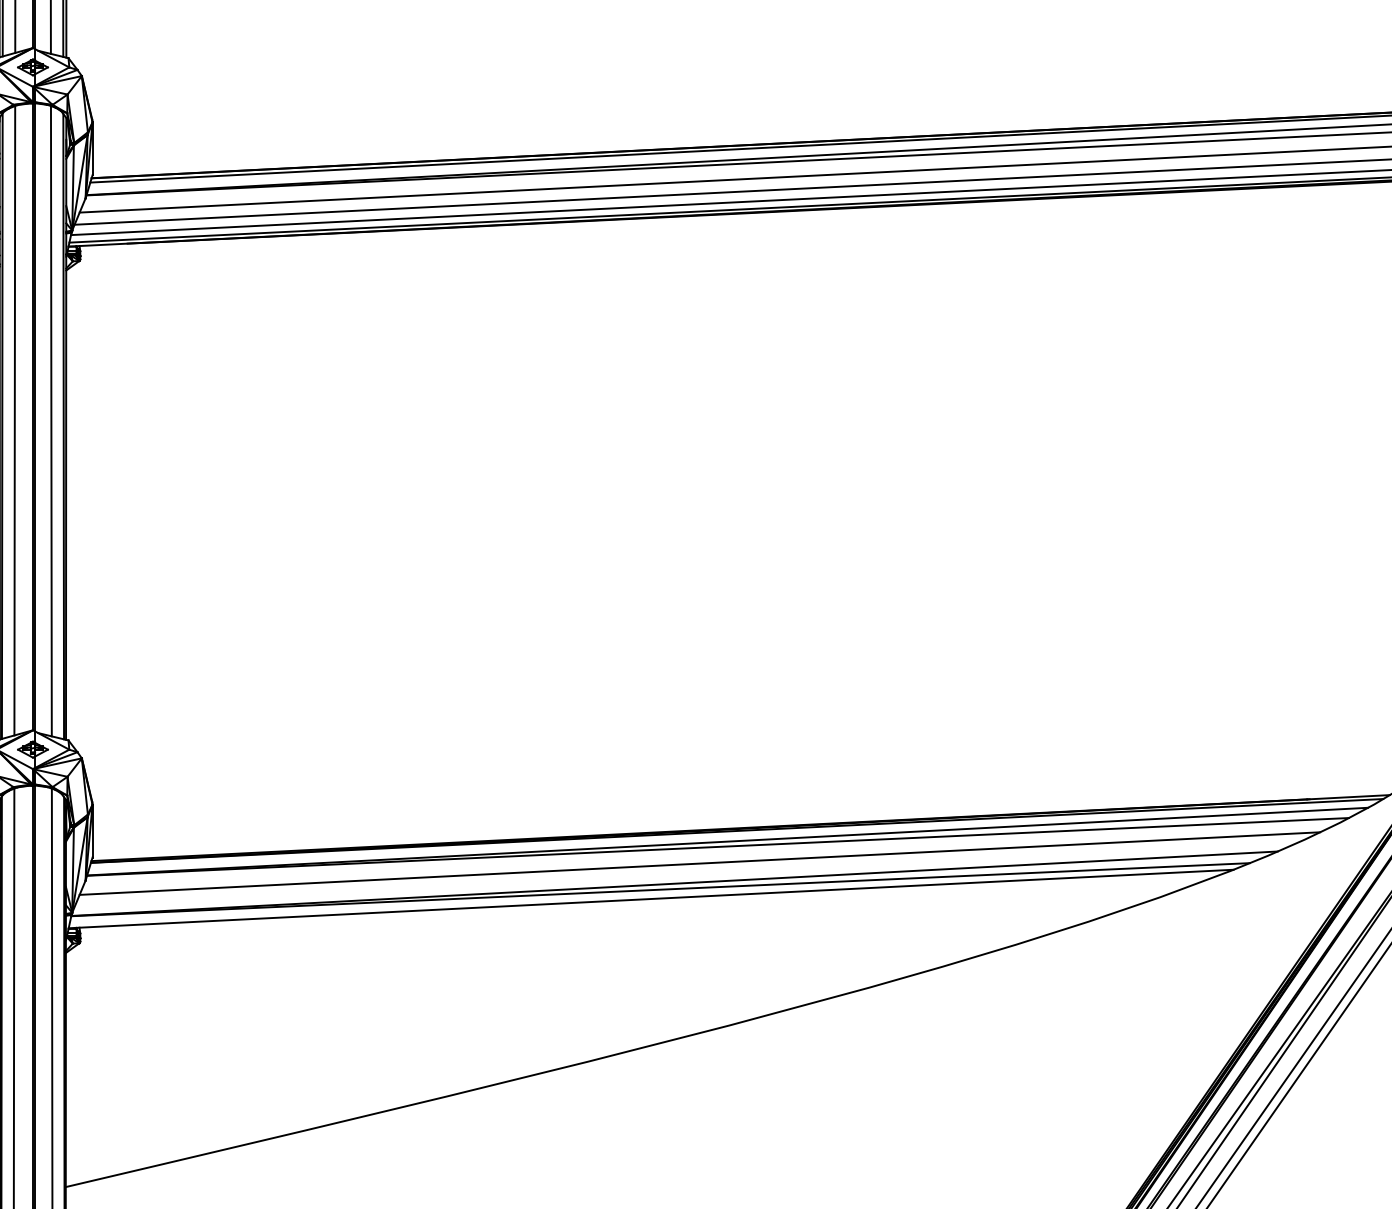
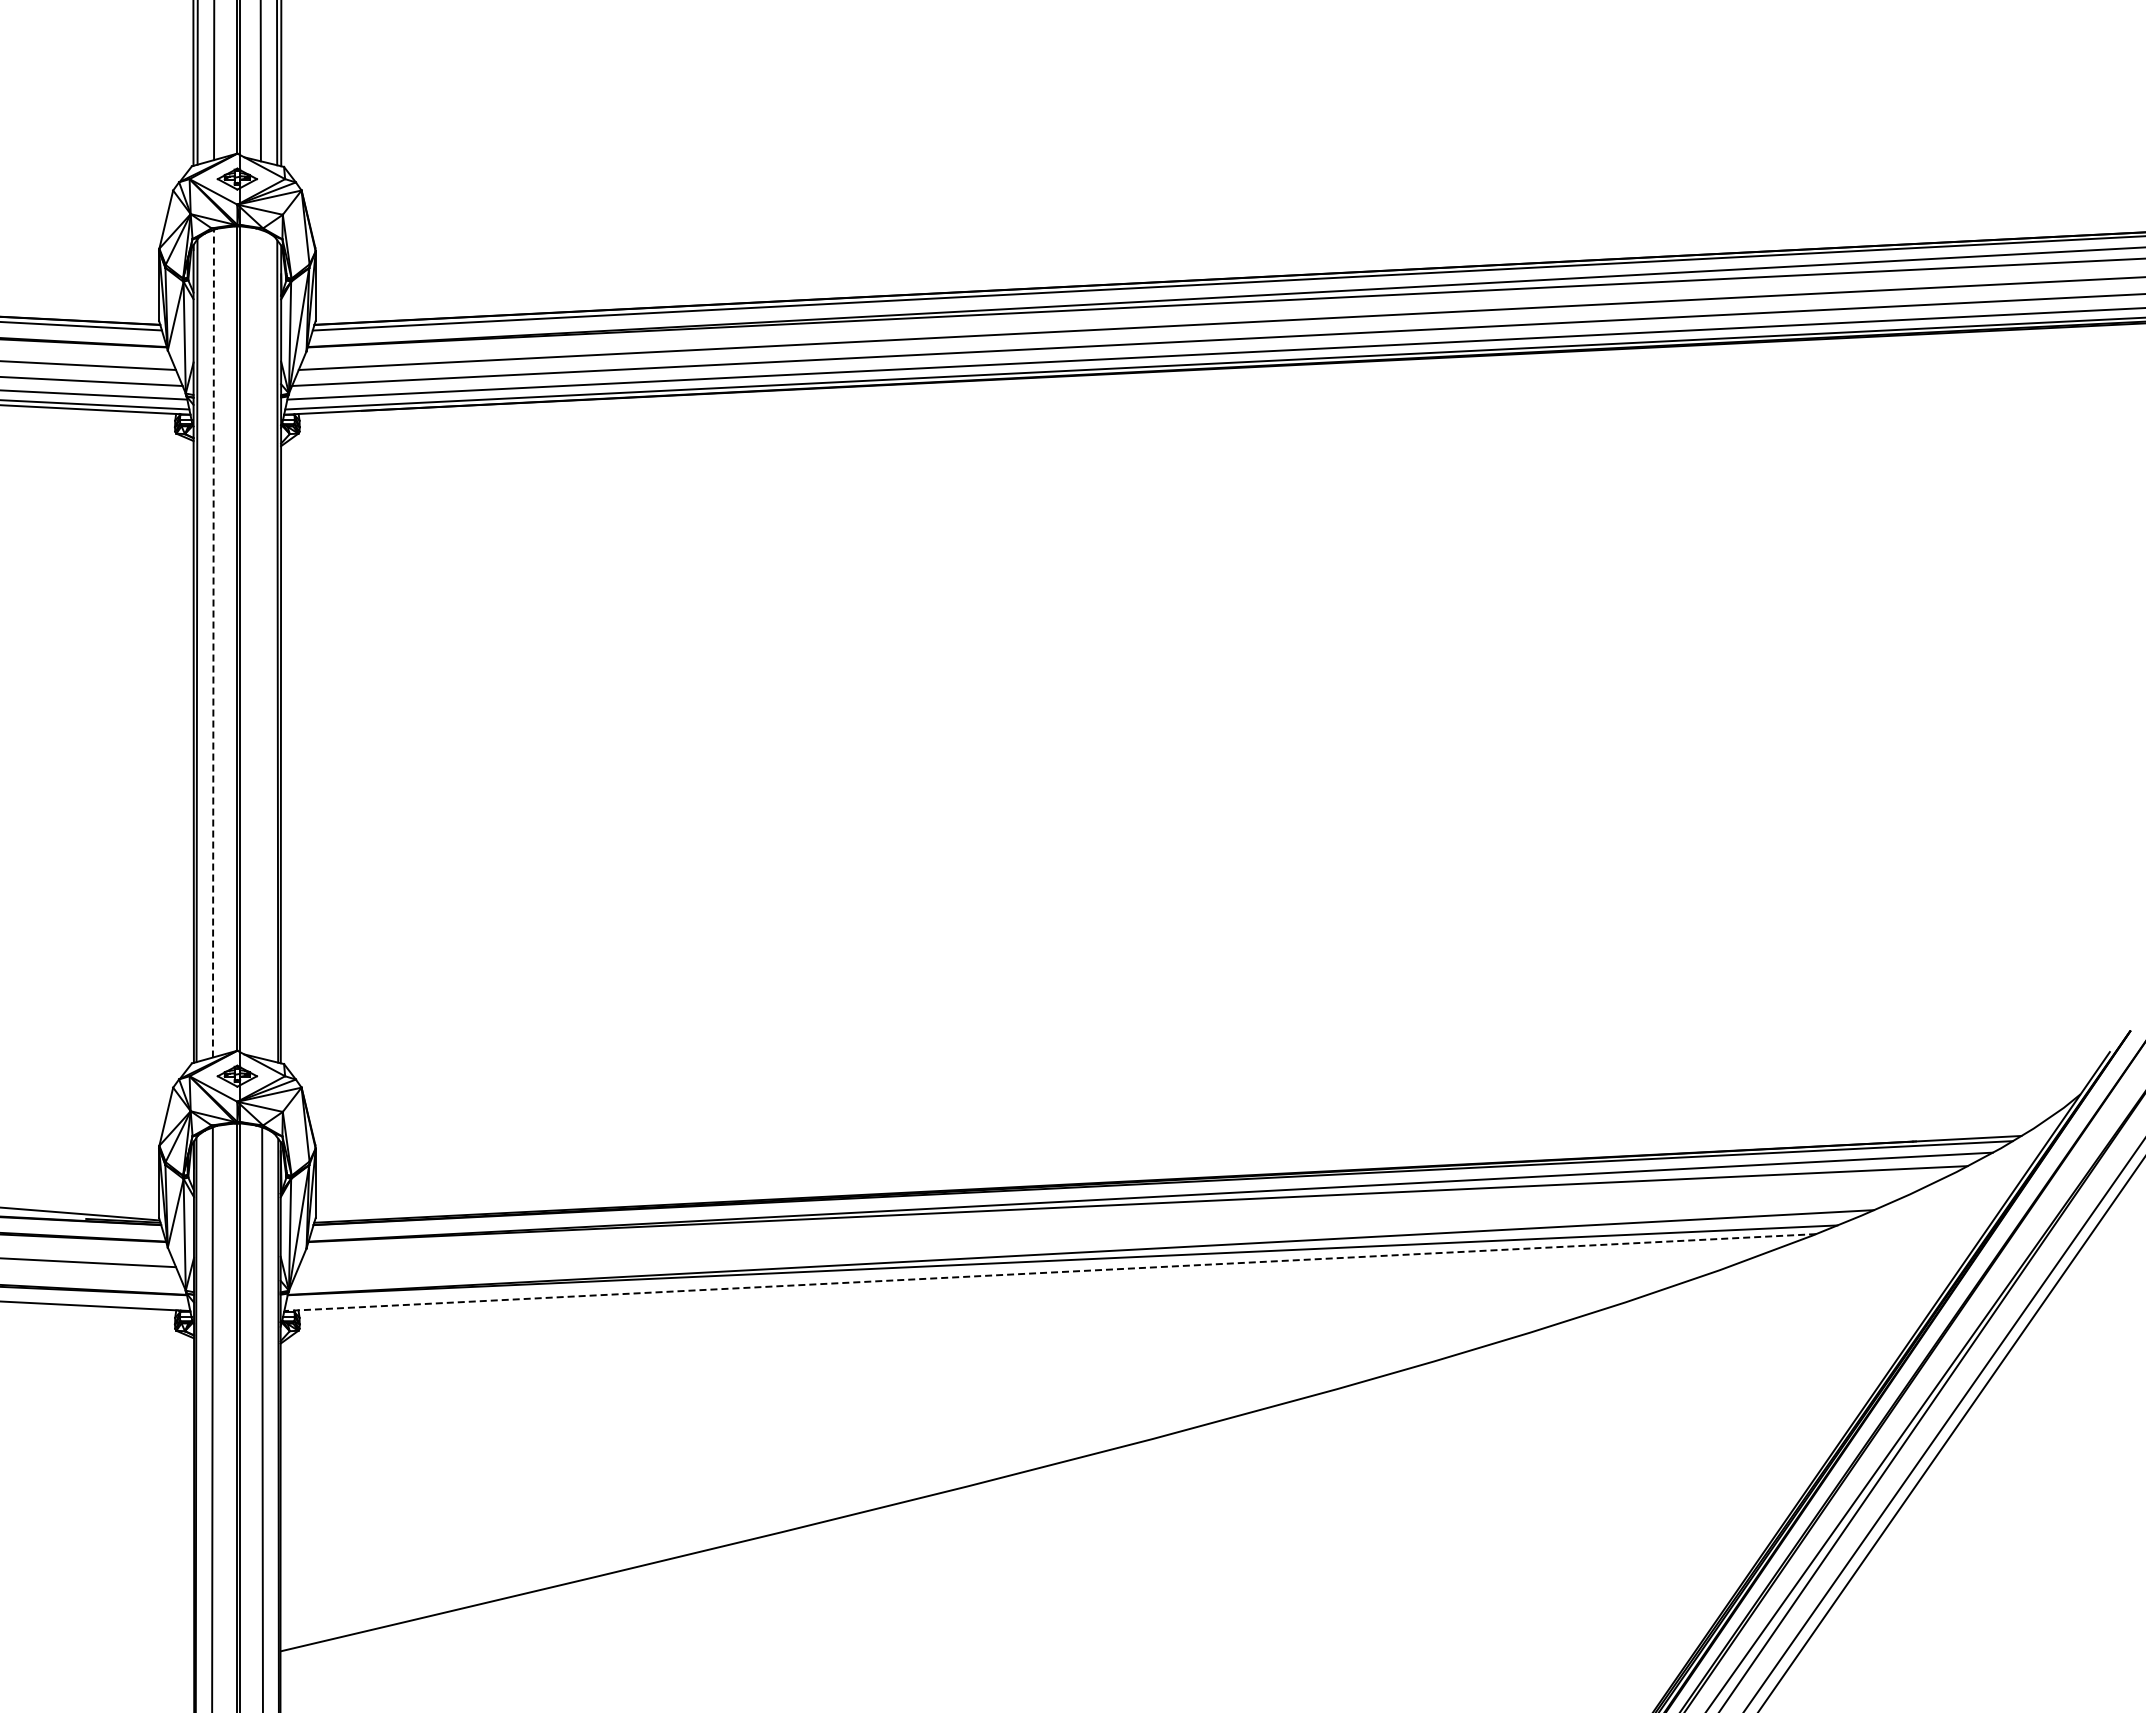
line: (14, 420) -> (213, 643), solid -> dashed
line: (51, 420) -> (261, 643), removed
line: (699, 863) -> (1113, 1225), removed
line: (651, 898) -> (1050, 1272), solid -> dashed

